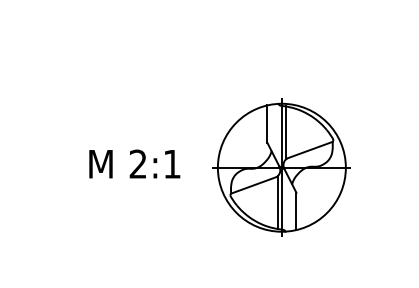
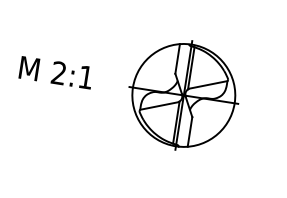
part: (281, 167) -> (183, 95), moved

